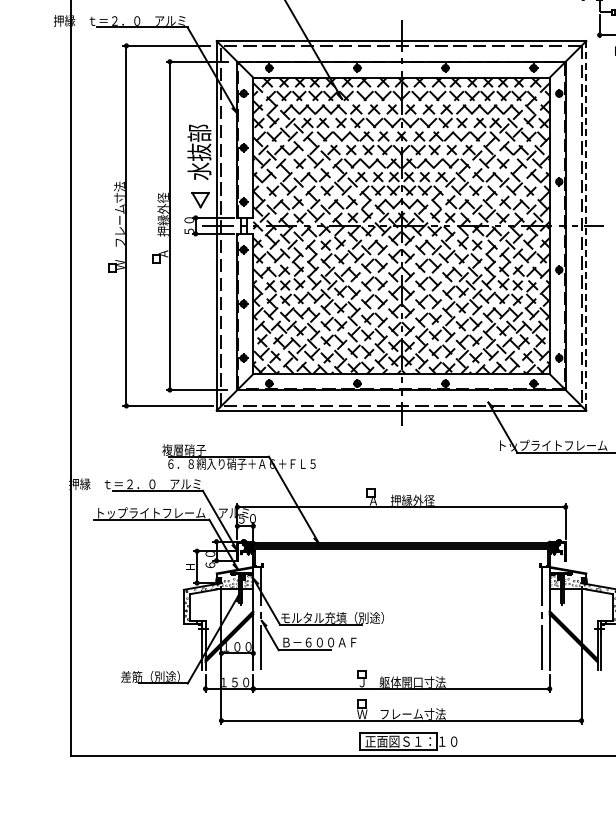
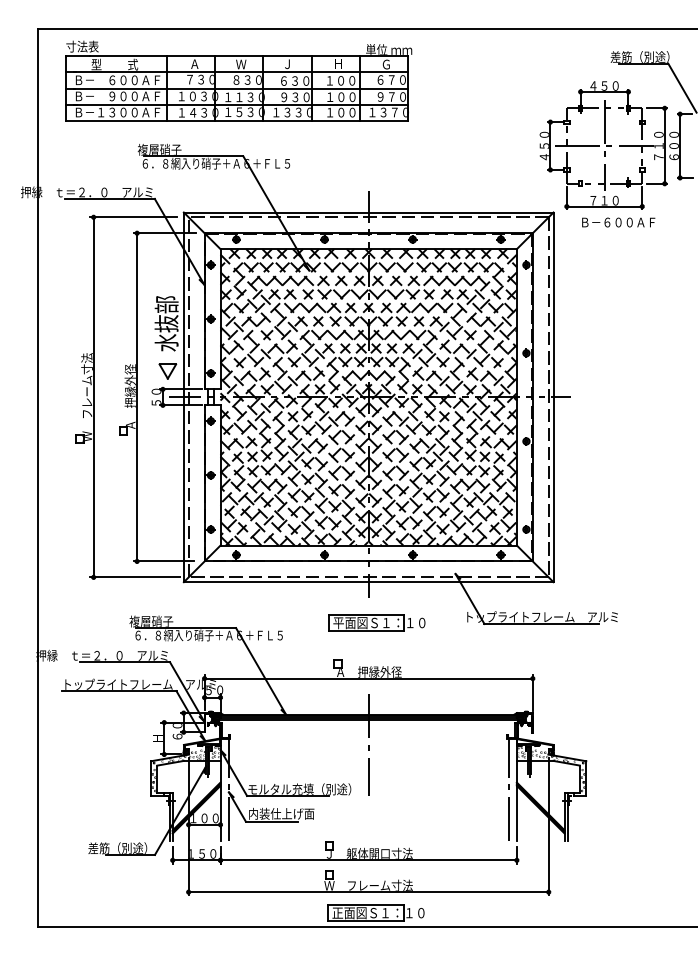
line: (586, 226) -> (553, 397), dashed -> solid
part: (409, 451) -> (376, 622), added
line: (401, 573) -> (368, 744), added
text: (319, 642) -> (286, 813), Ｂ－６００ＡＦ -> 内装仕上げ面

